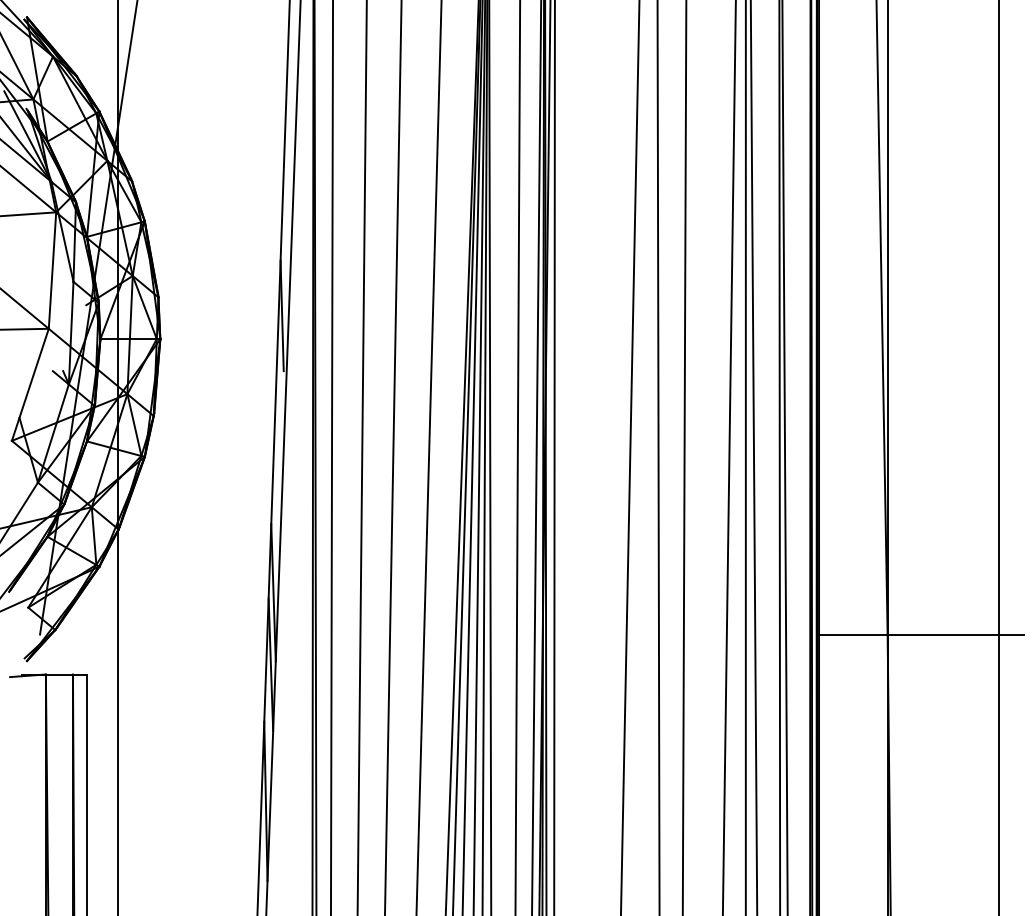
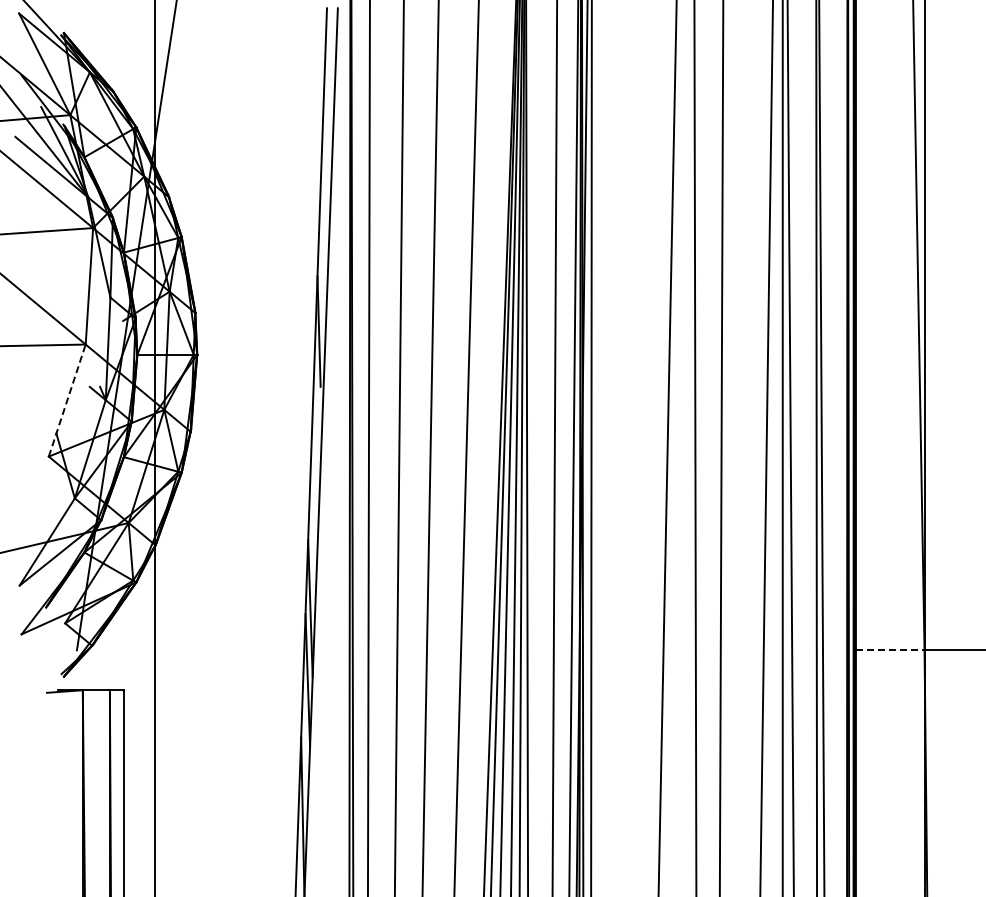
line: (30, 384) -> (67, 400), solid -> dashed
line: (853, 634) -> (890, 650), solid -> dashed

